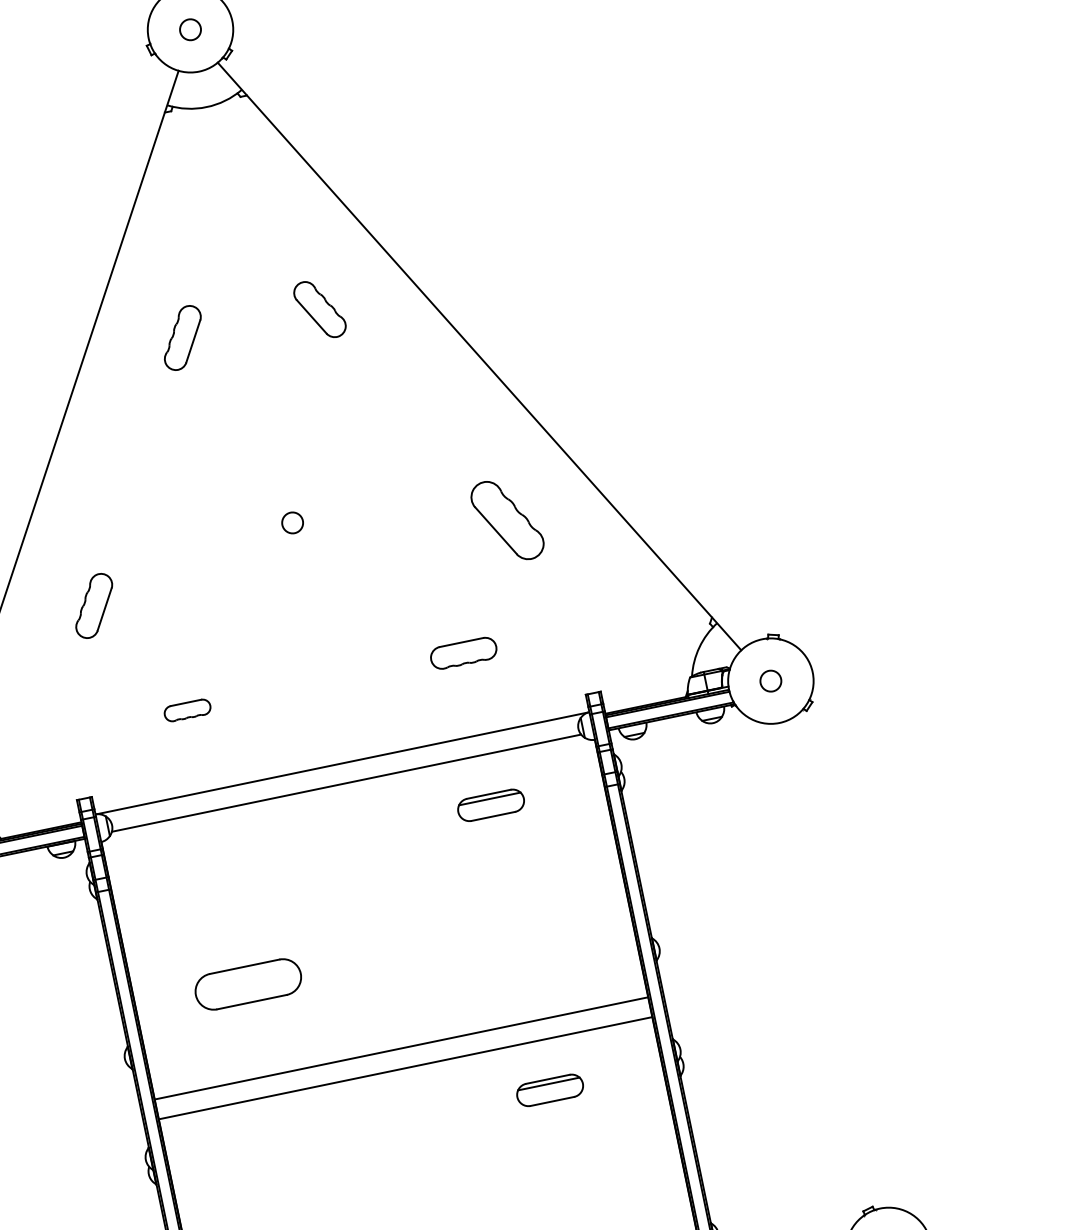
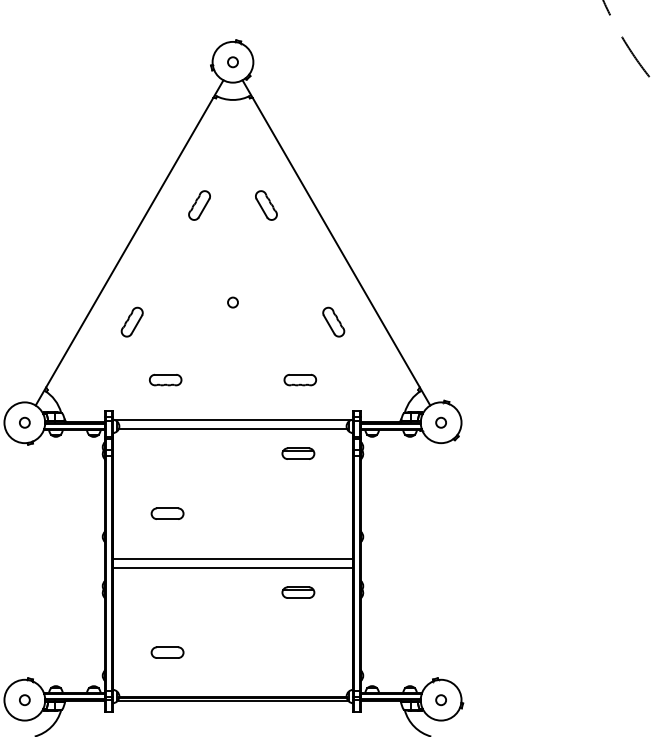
part: (506, 519) -> (333, 321), size x0.71
part: (186, 709) -> (165, 379), size x1.43
part: (247, 983) -> (167, 513), size x0.62

